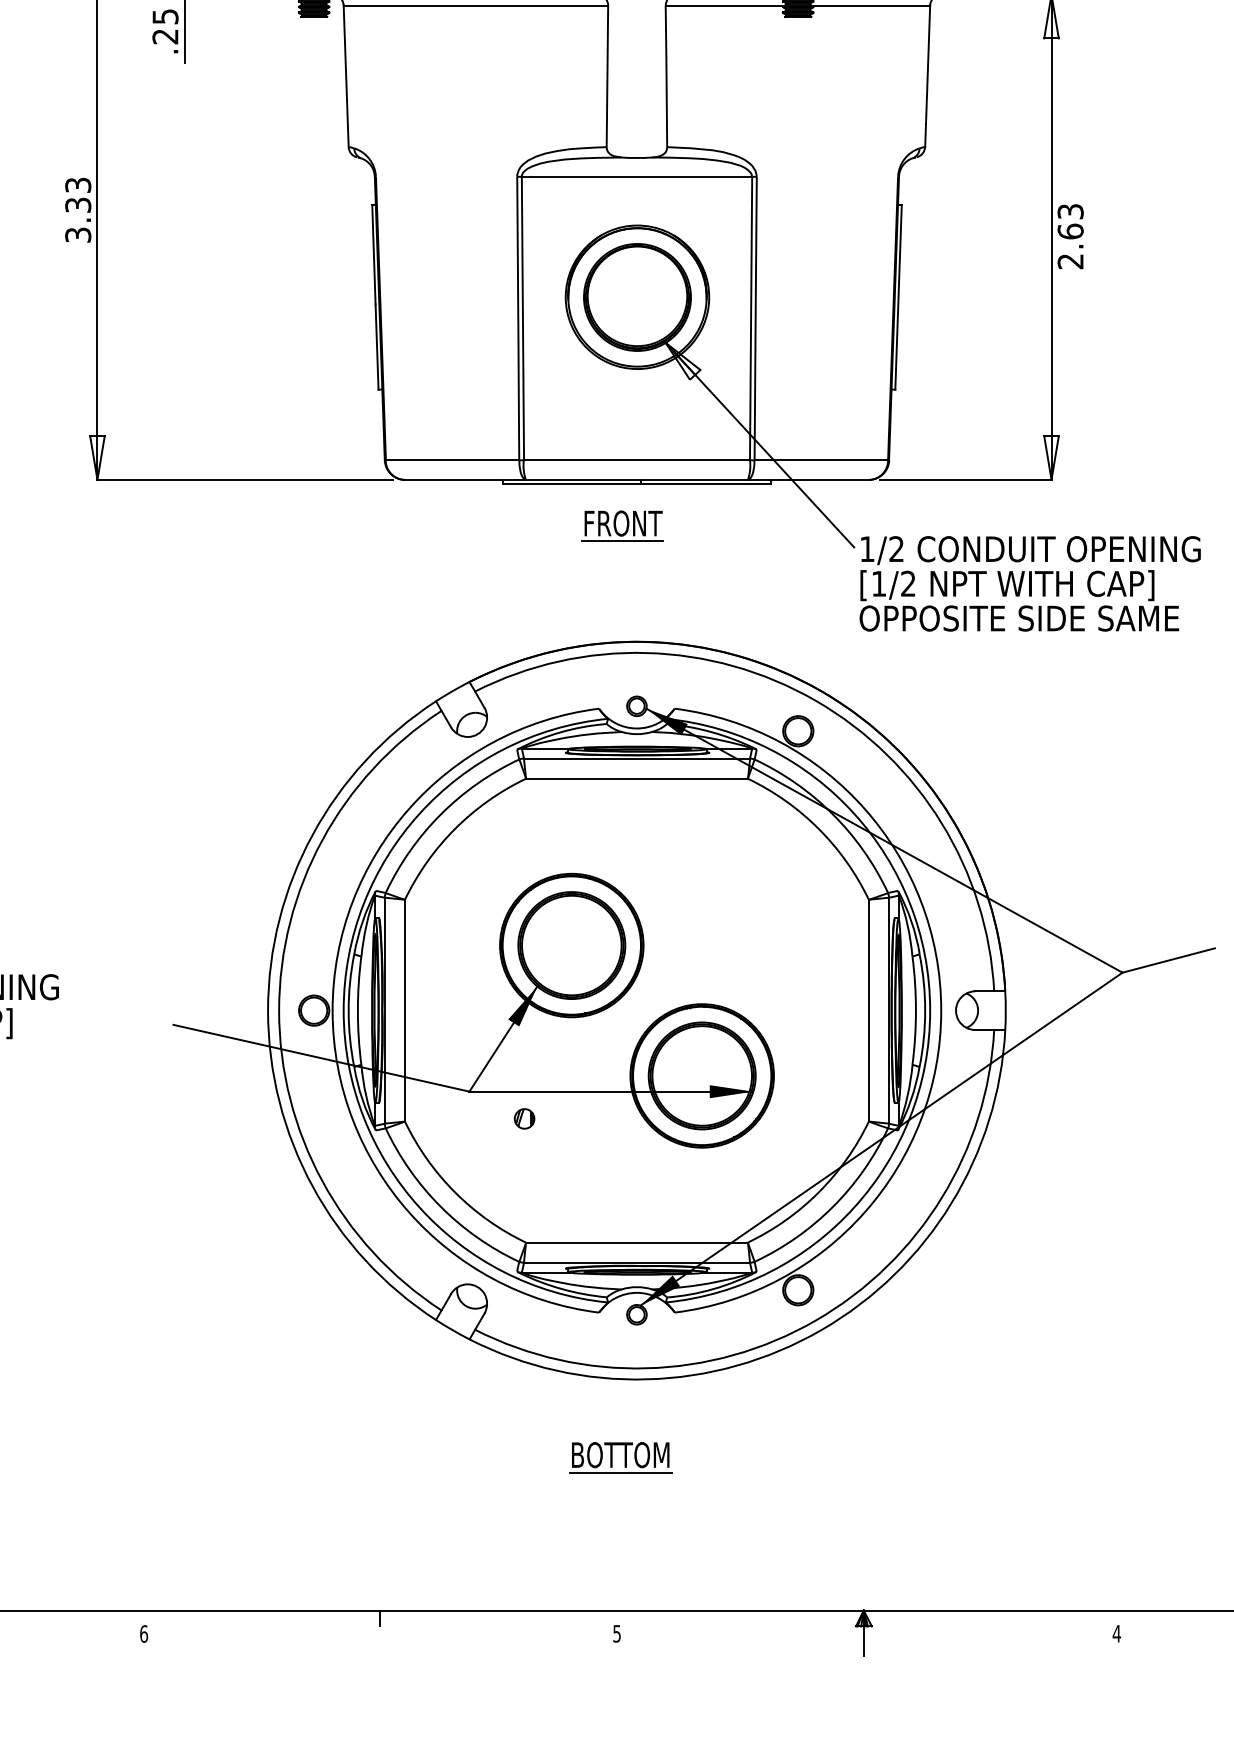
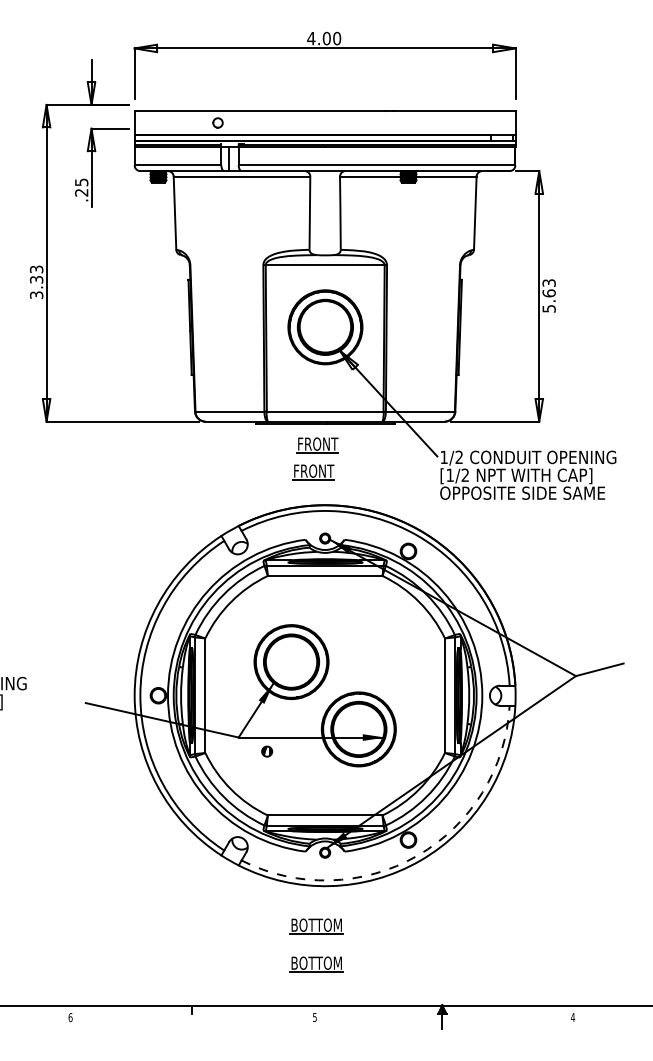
text: (1069, 260) -> (548, 308), 2.63 -> 5.63
part: (614, 578) -> (313, 472), added
arc: (815, 1320) -> (417, 855), solid -> dashed
part: (620, 1531) -> (316, 964), added

